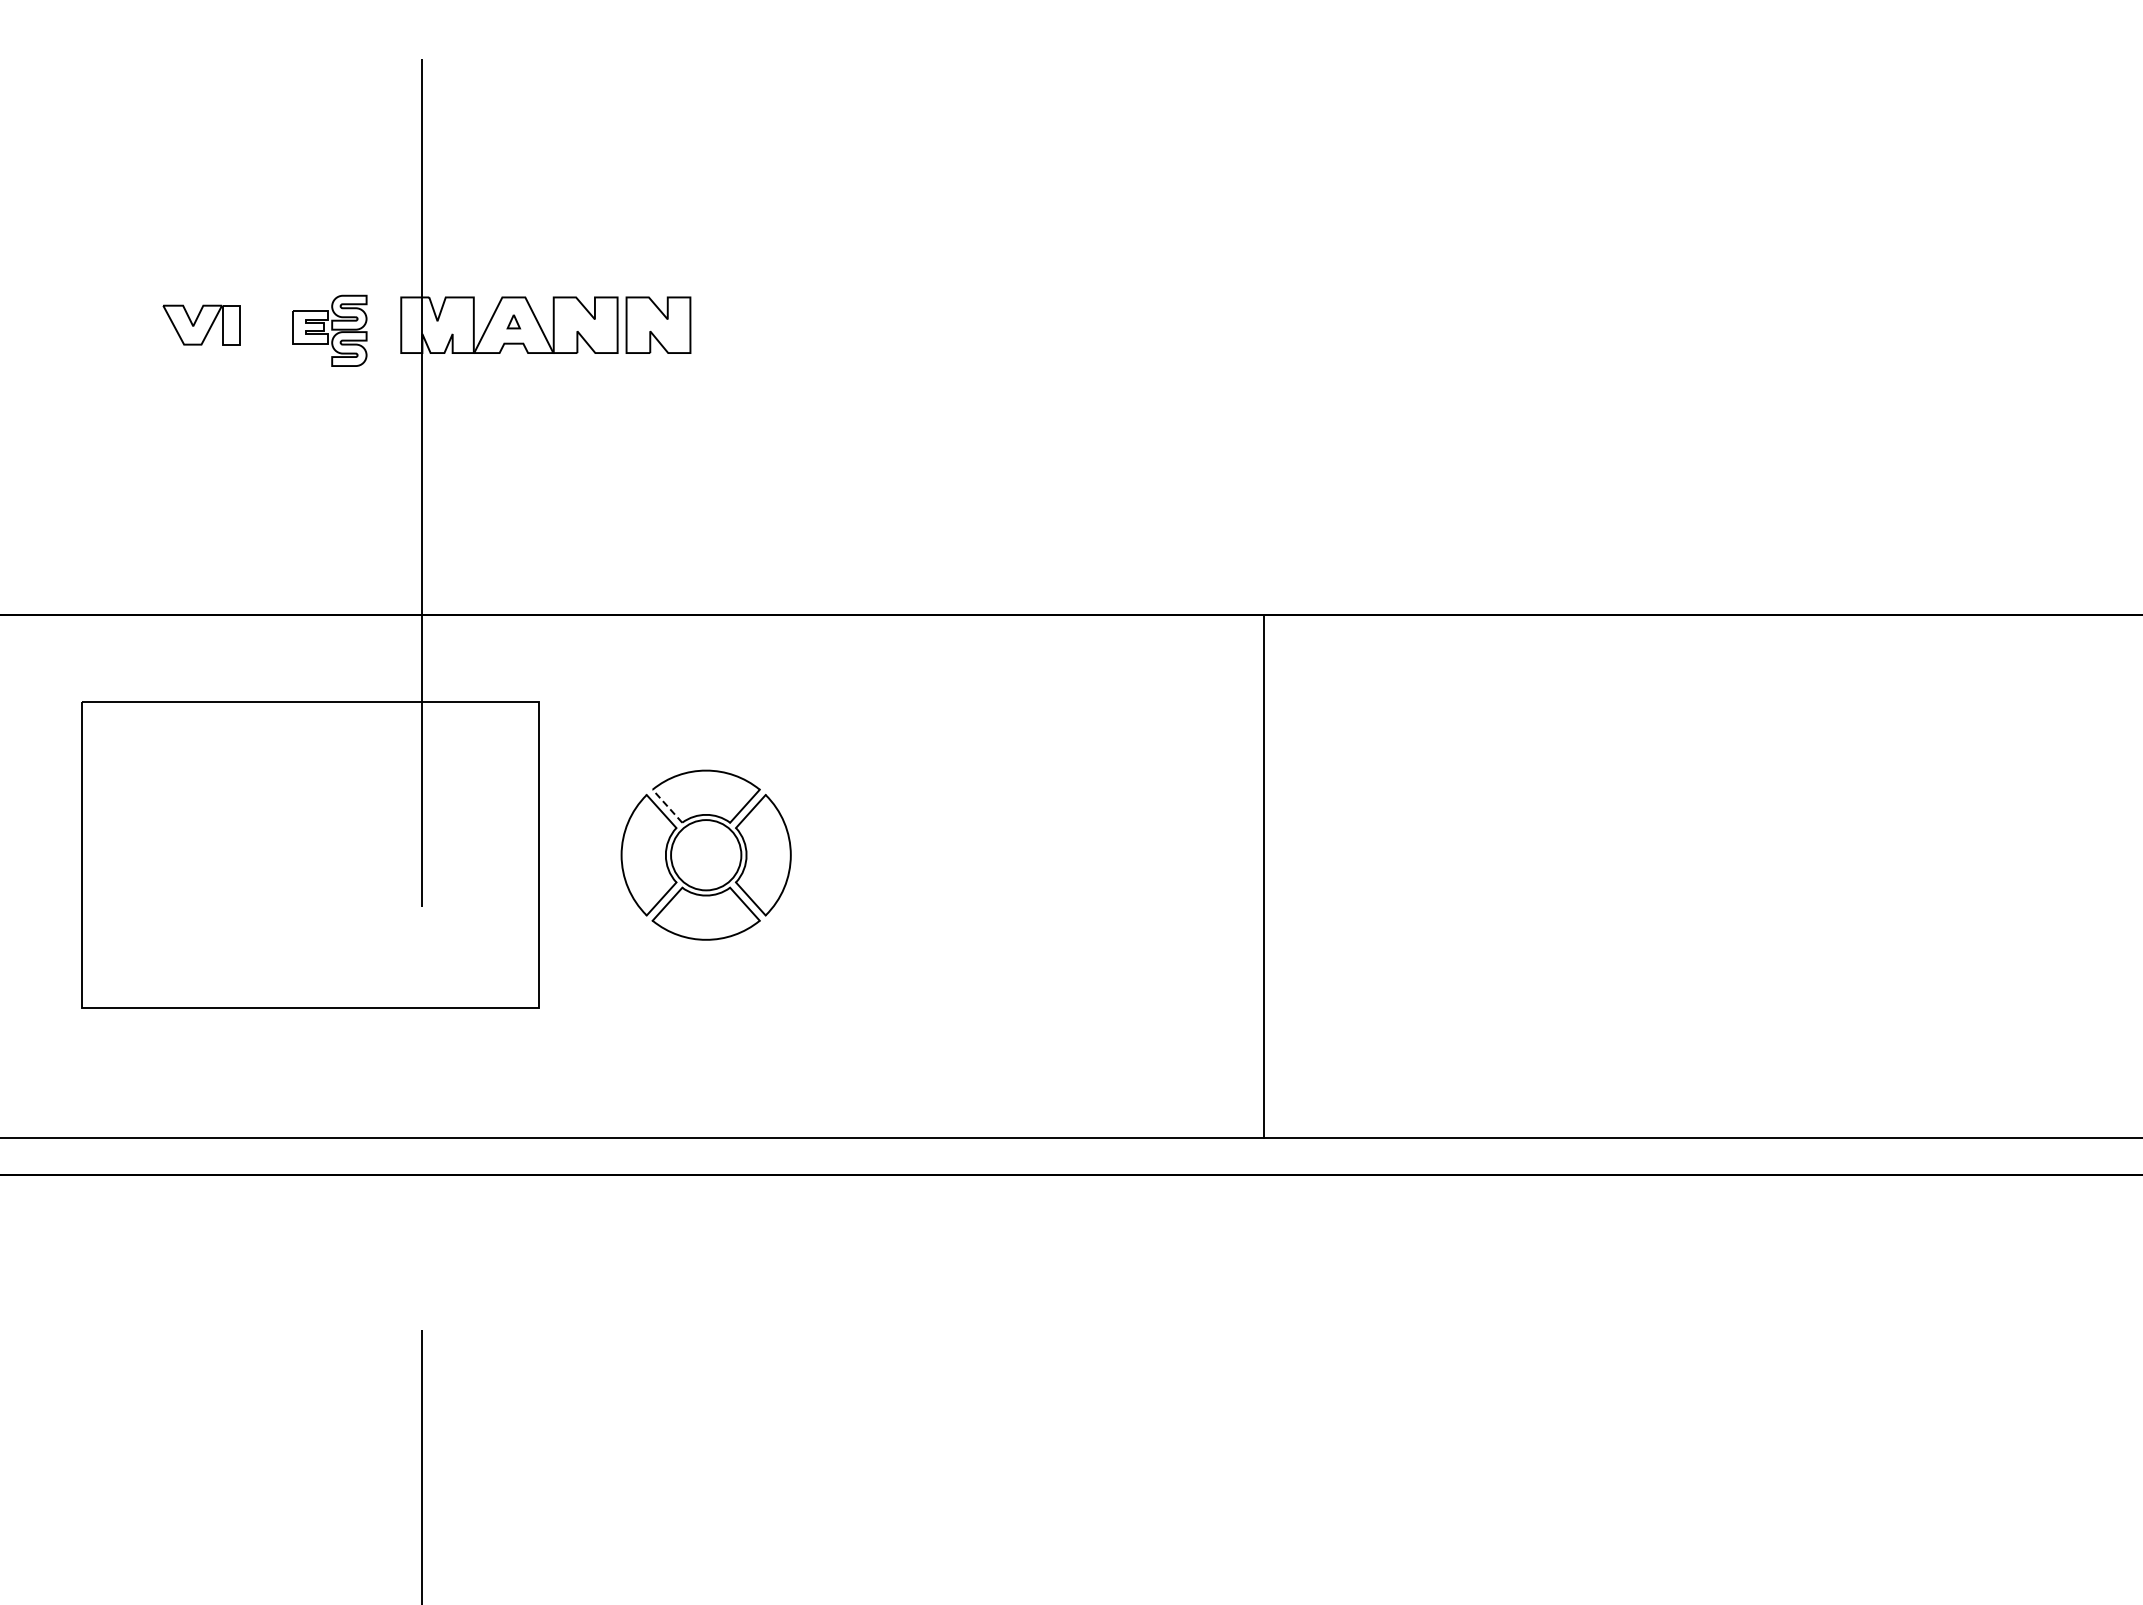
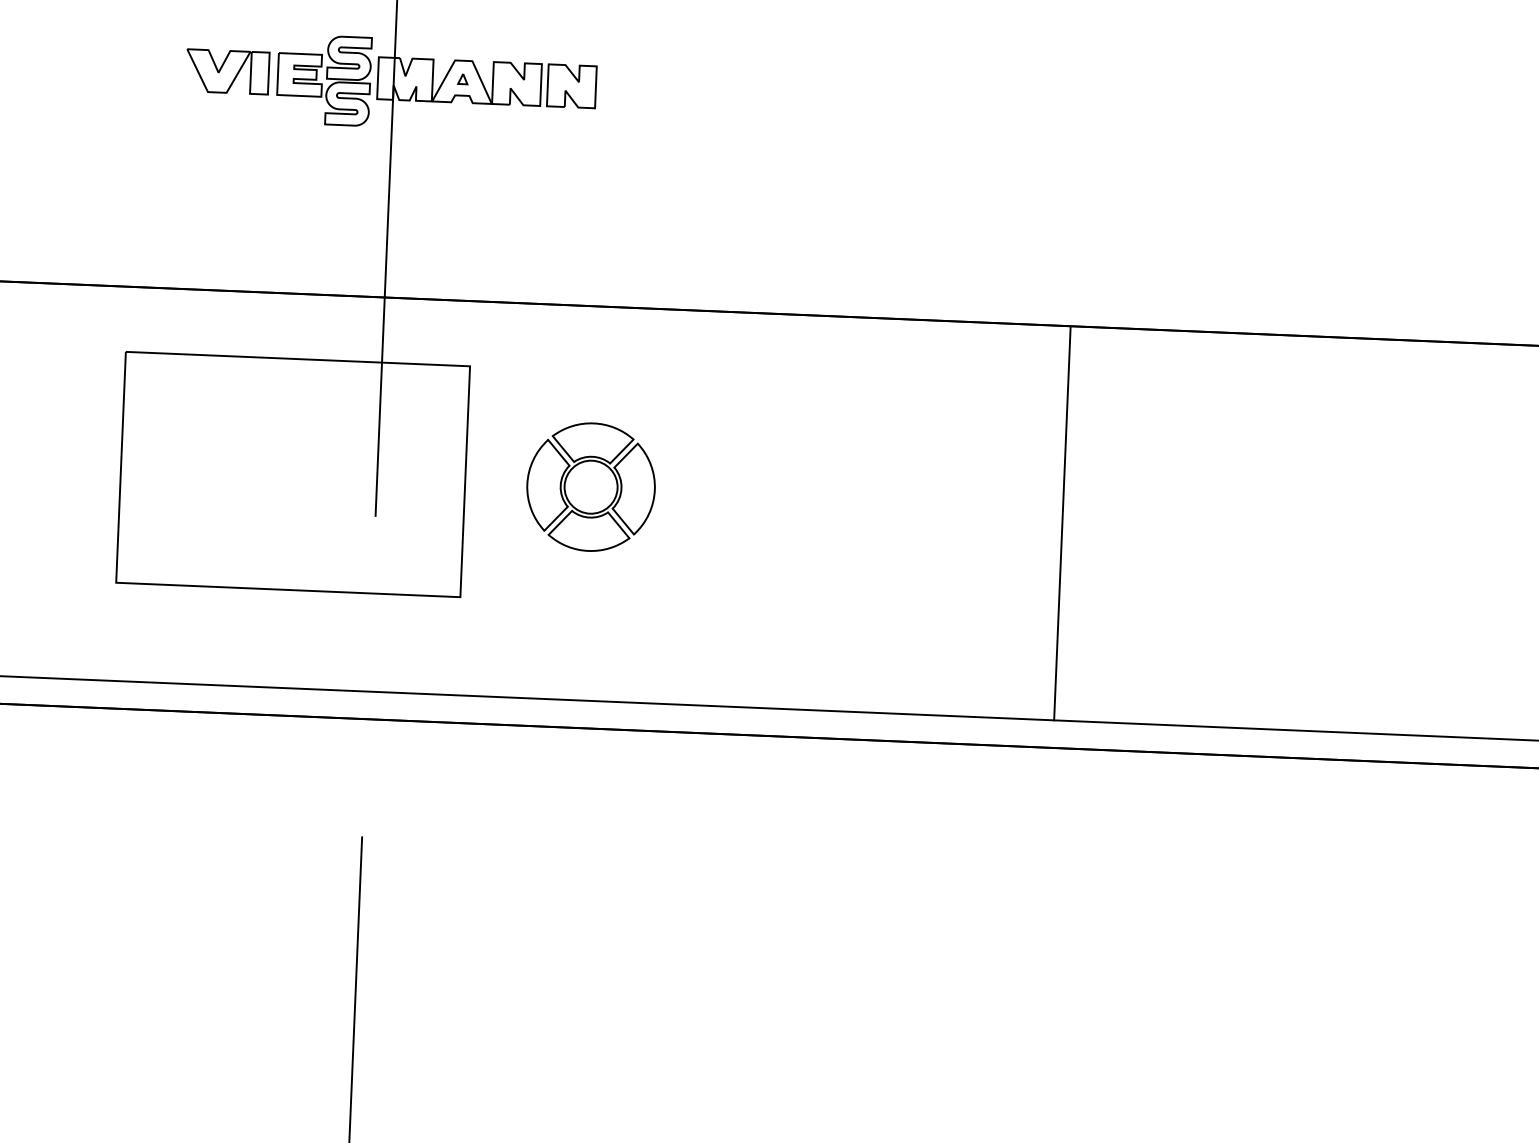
part: (201, 324) -> (227, 71), size x1.43
part: (329, 330) -> (323, 79), size x1.67
line: (667, 805) -> (563, 448), dashed -> solid
line: (1263, 876) -> (1062, 523), moved

